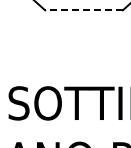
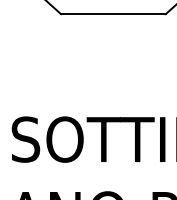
line: (83, 10) -> (112, 14), dashed -> solid

